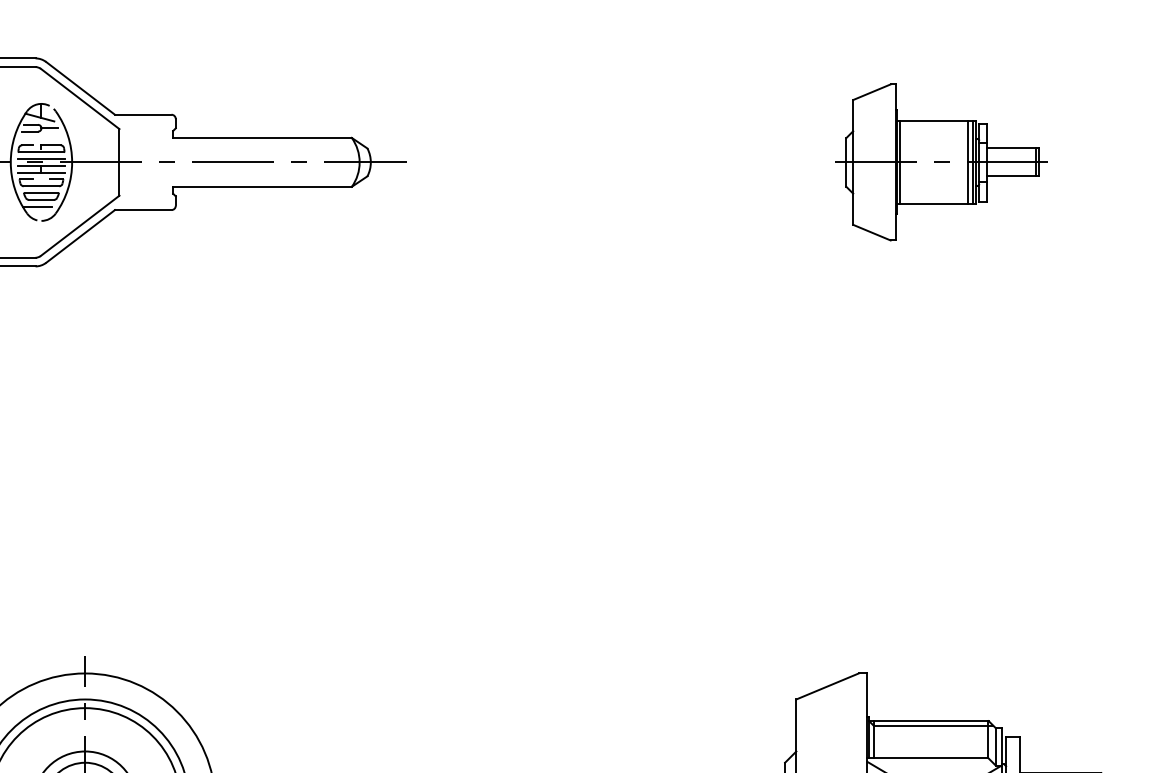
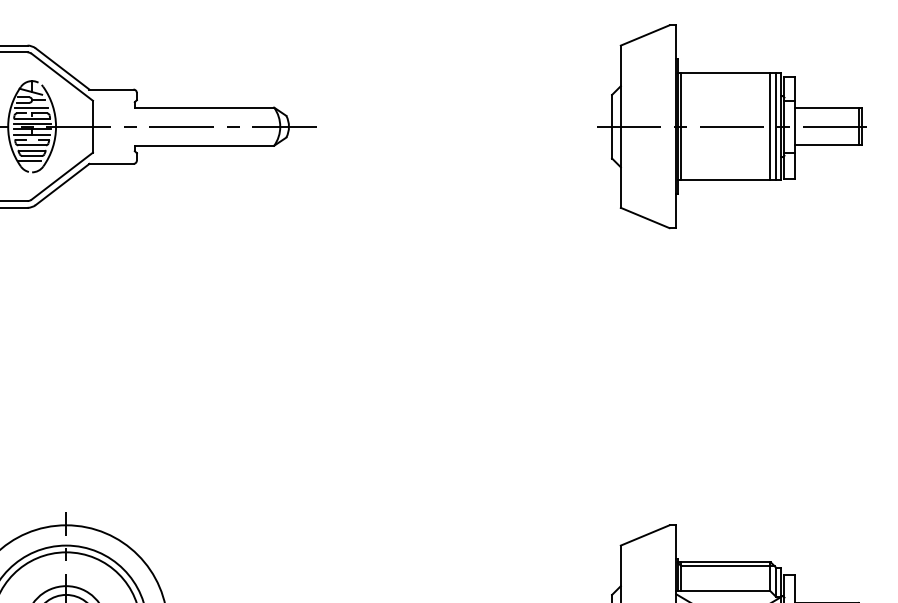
line: (40, 138) -> (31, 108), added
part: (938, 162) -> (731, 126), size x1.67

